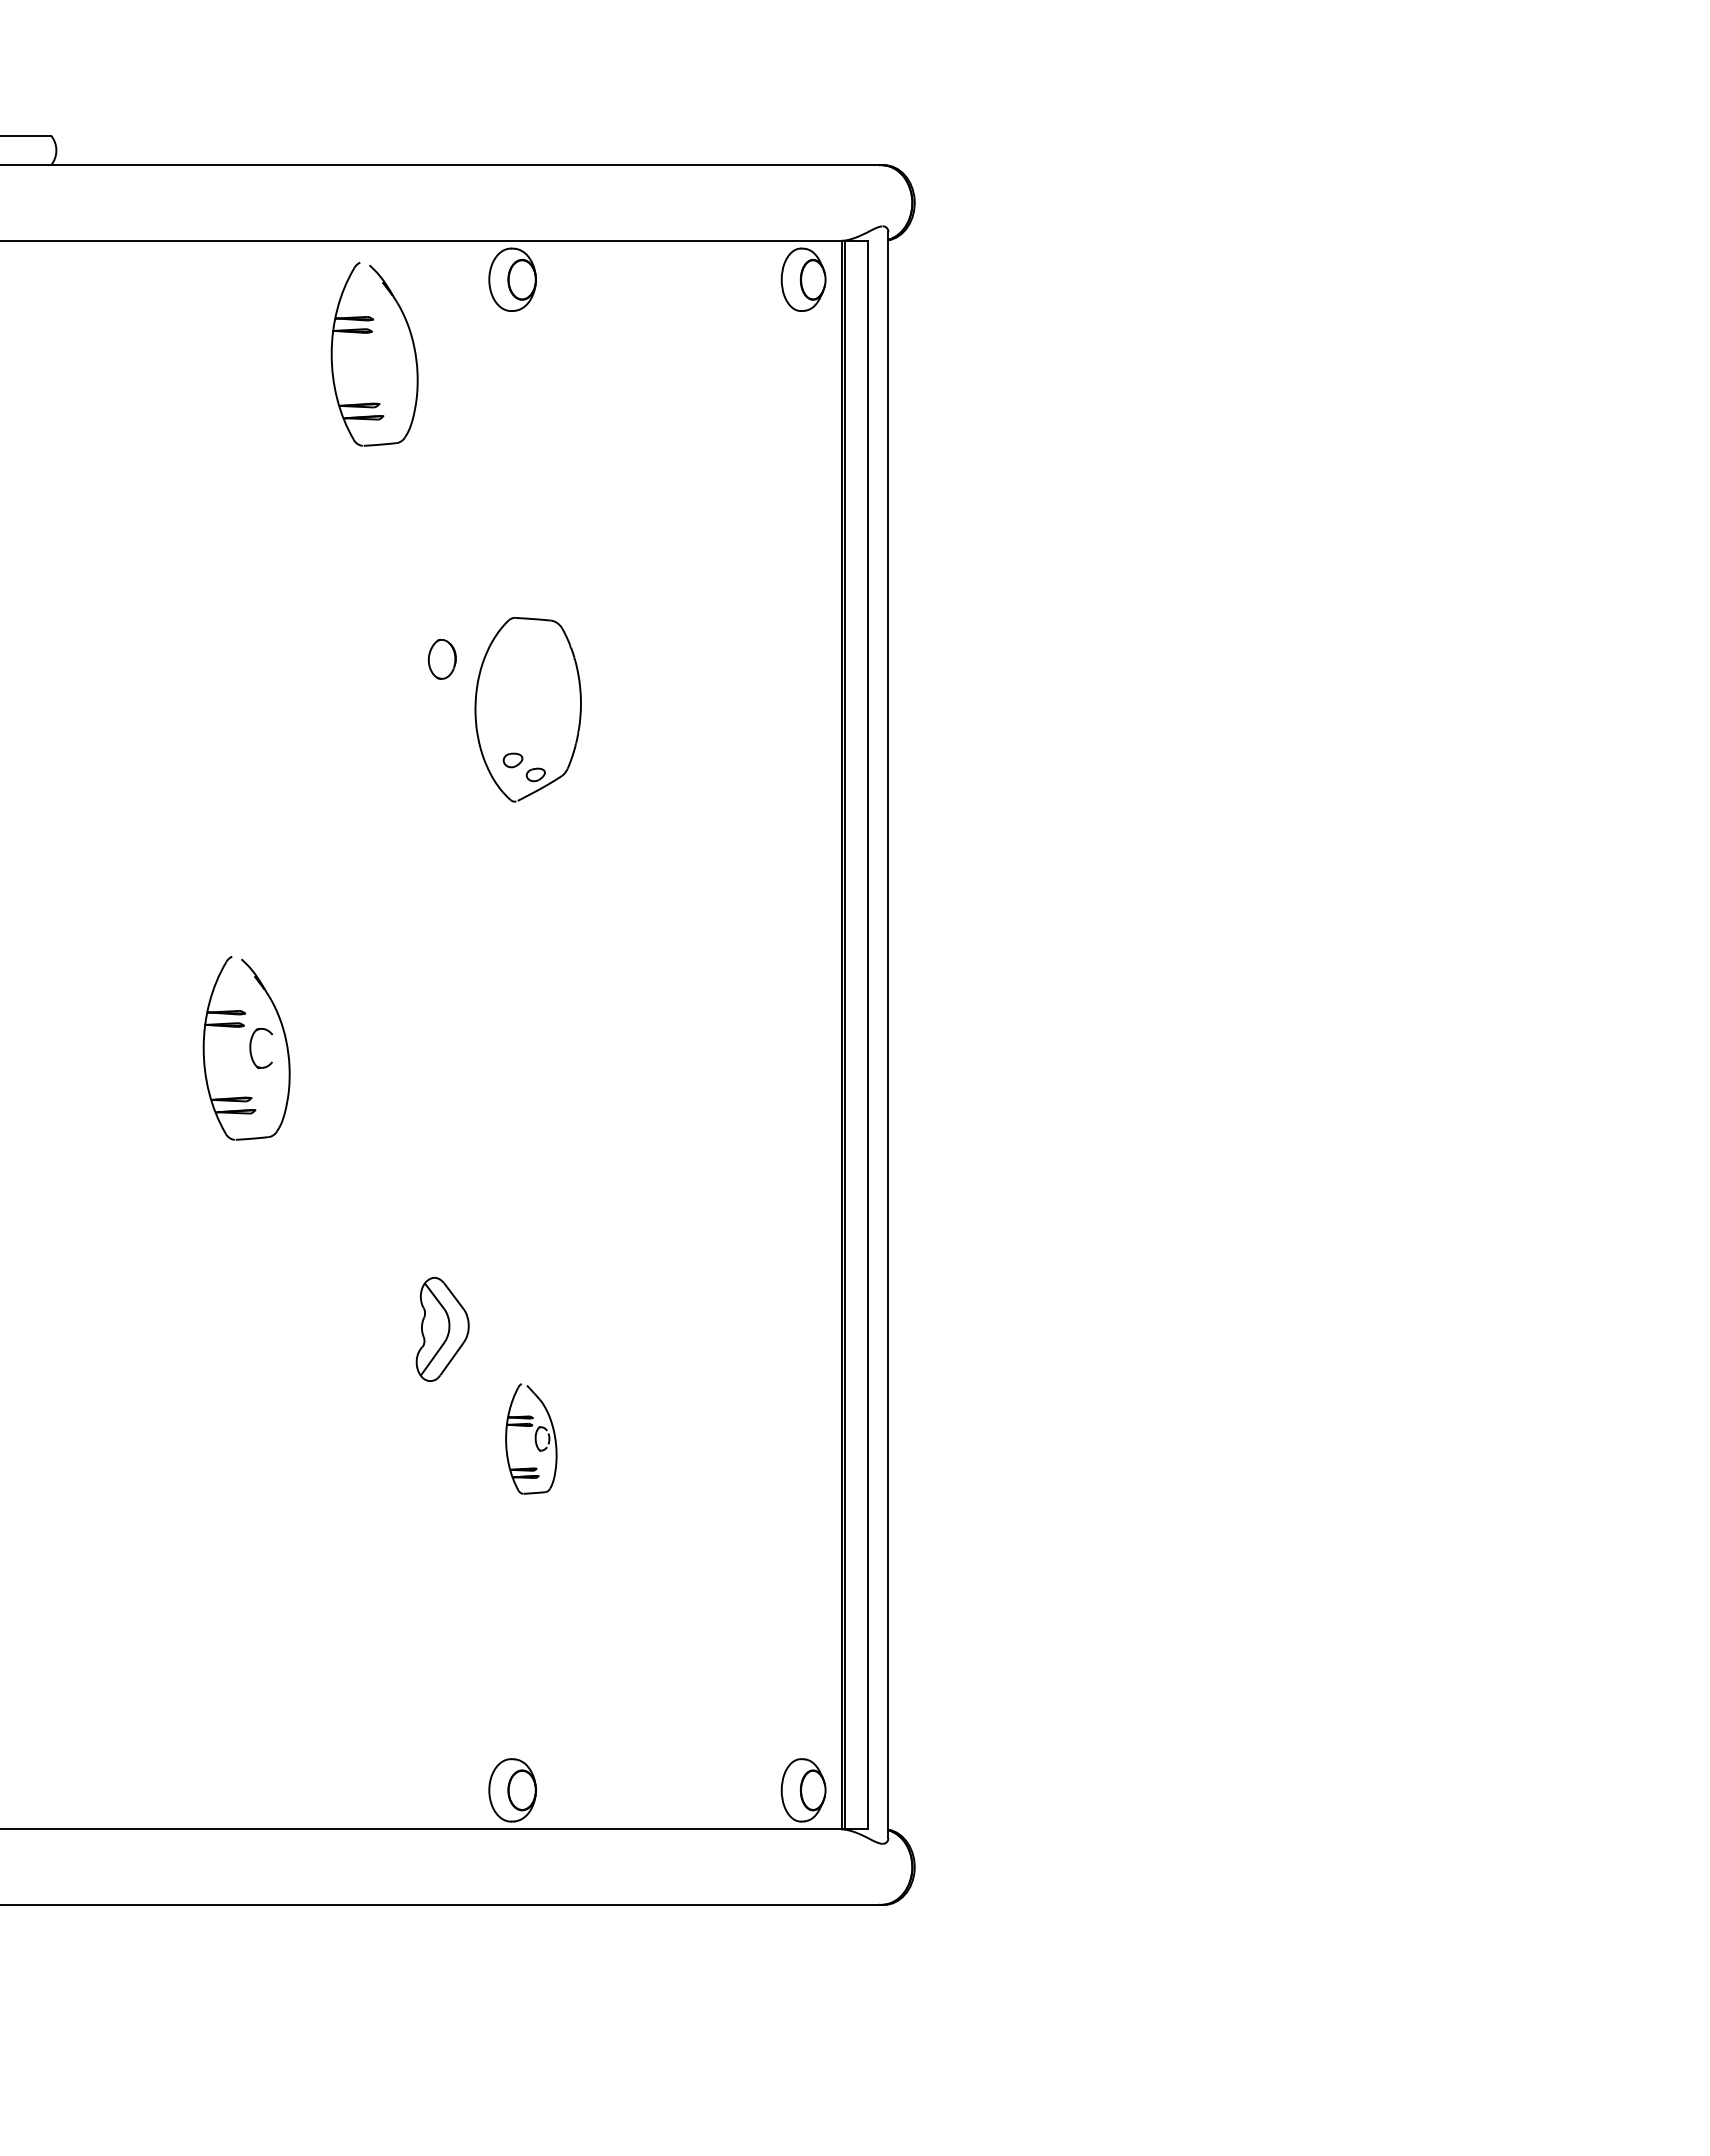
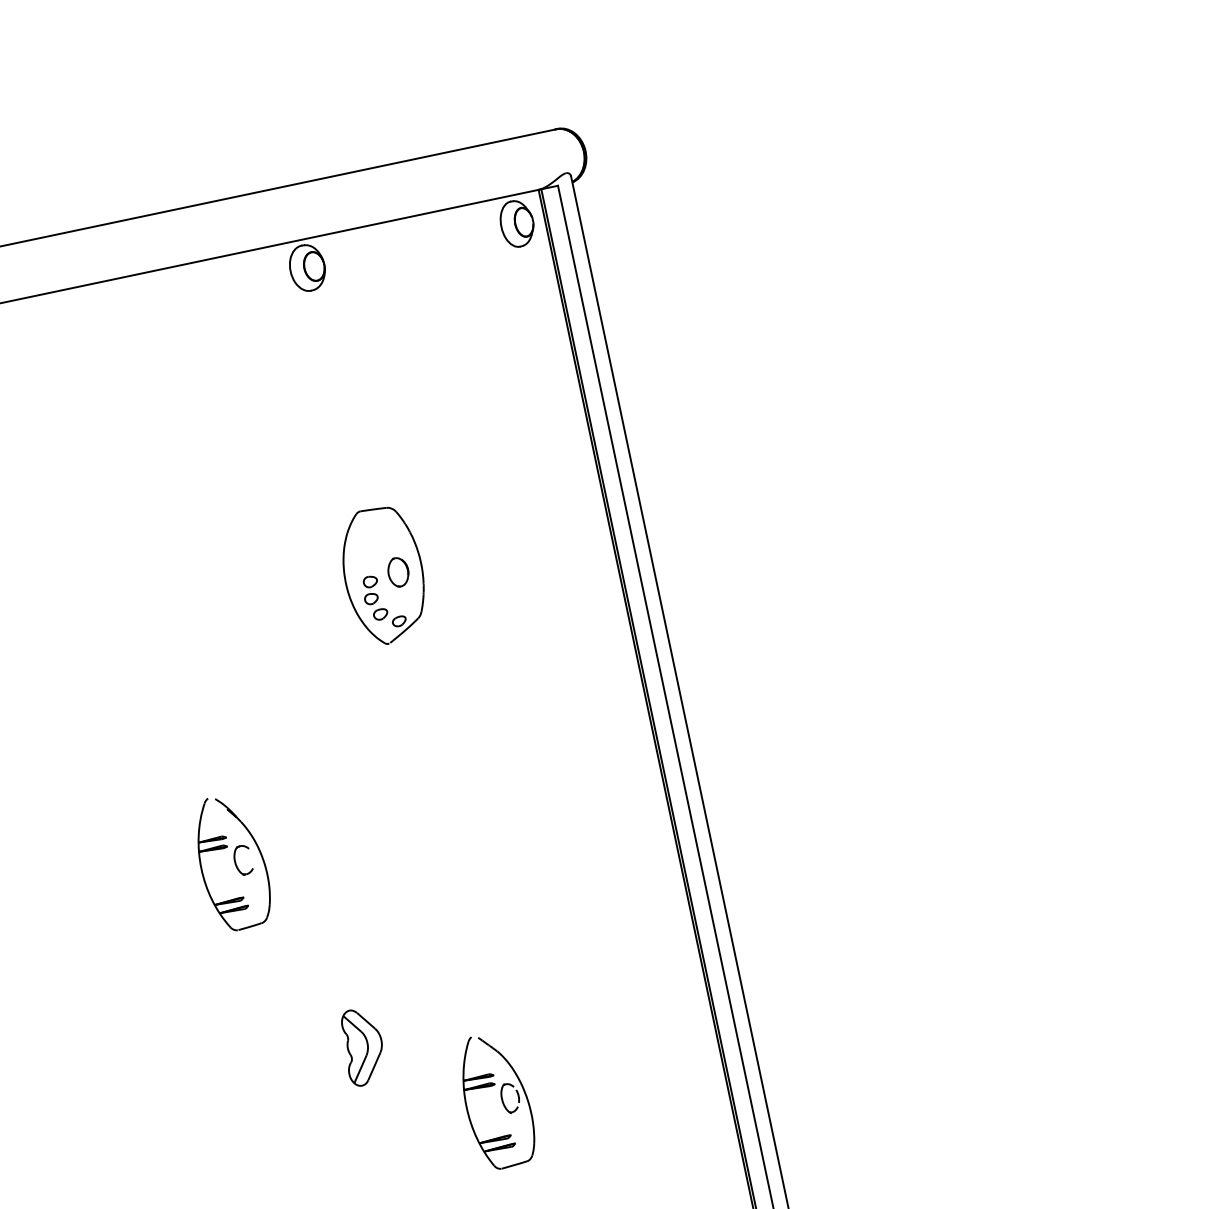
part: (370, 333) -> (213, 328), removed
part: (441, 659) -> (397, 572), moved
part: (506, 725) -> (370, 590), added
part: (442, 1329) -> (363, 1046), moved
part: (531, 1438) -> (497, 1100), size x1.67

